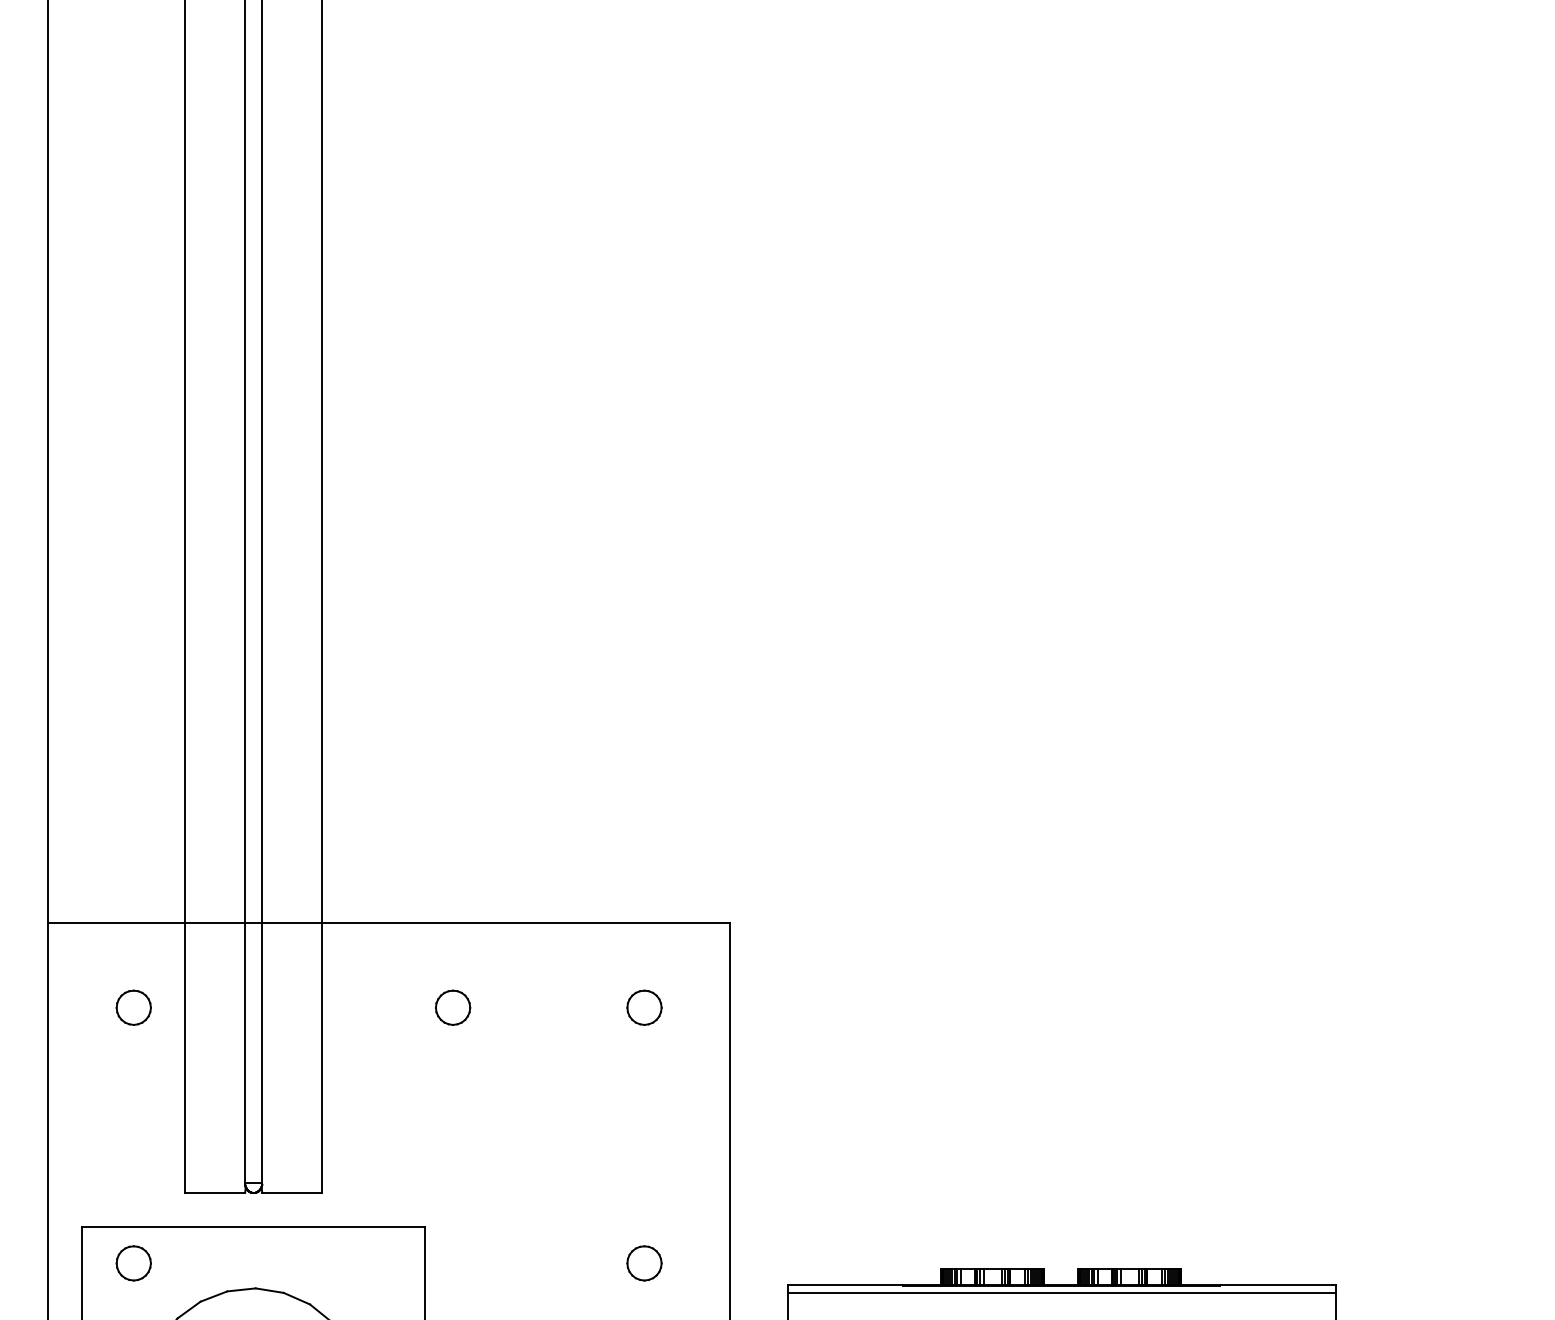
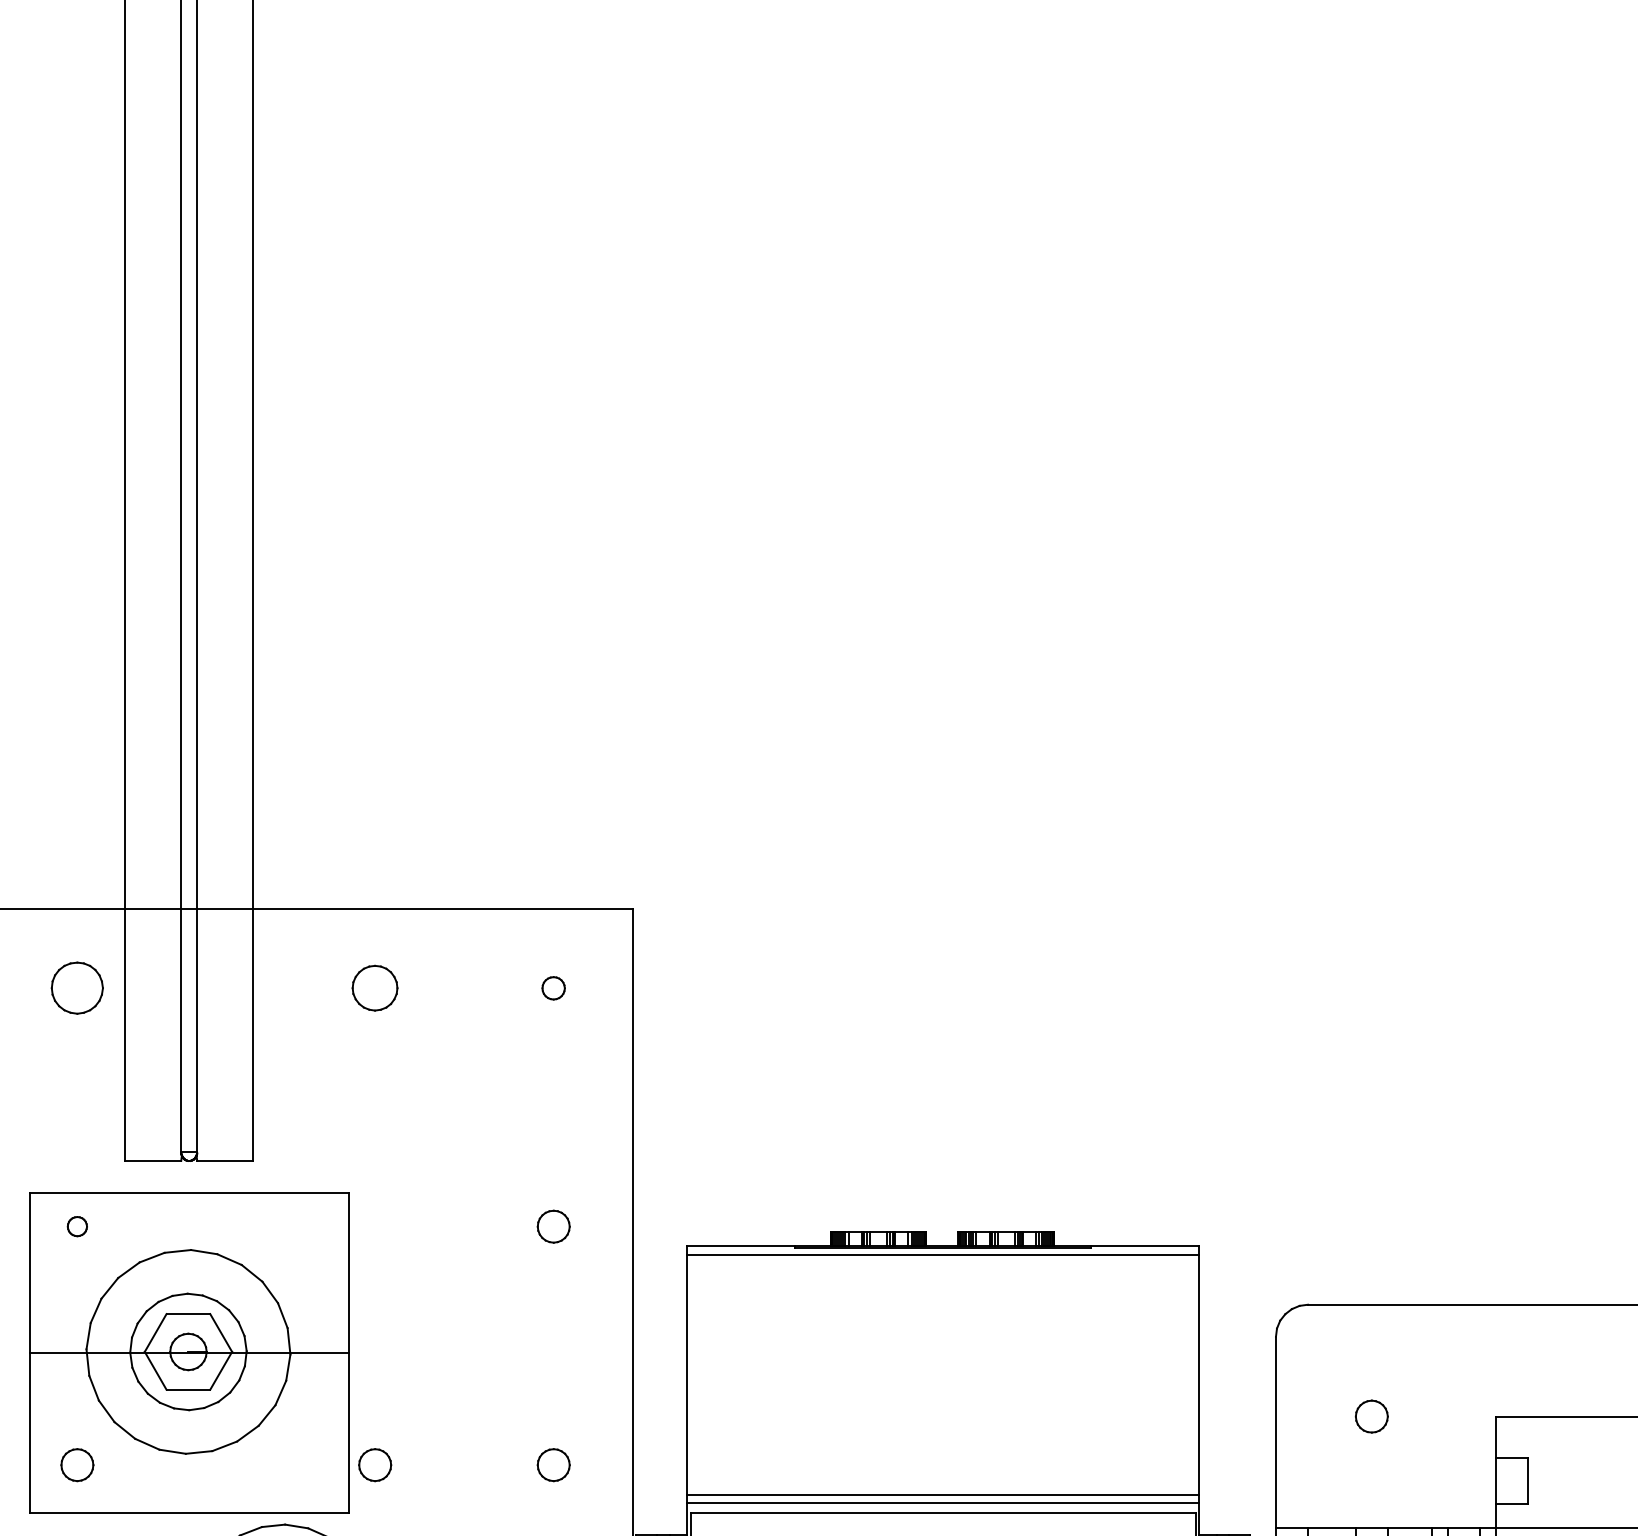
part: (133, 1008) -> (77, 988), size x1.6
part: (453, 1008) -> (375, 988), size x1.4
part: (644, 1008) -> (553, 988), size x0.7
part: (133, 1263) -> (77, 1226), size x0.6

